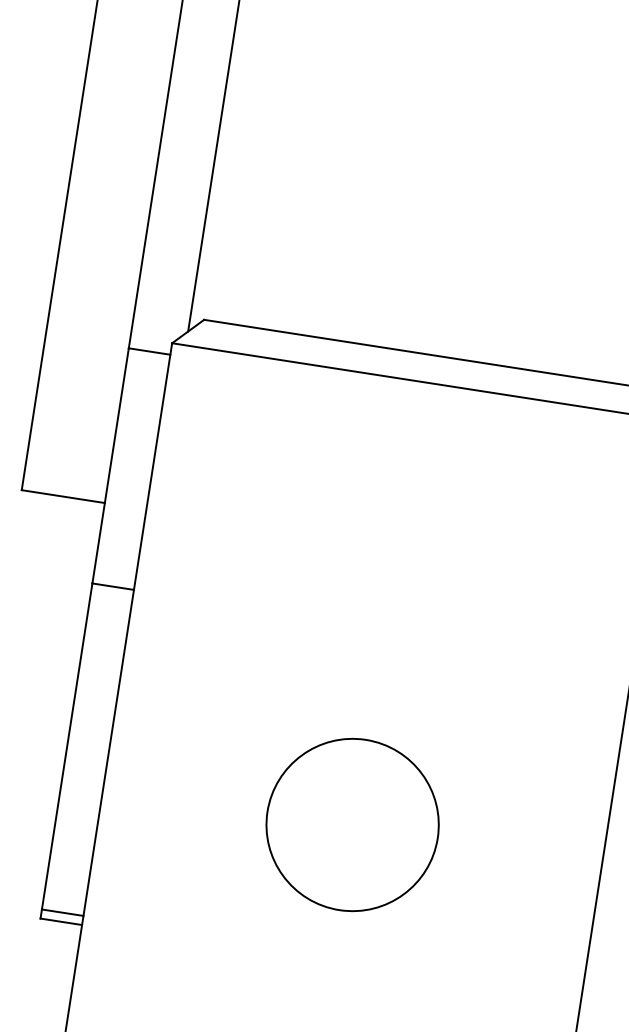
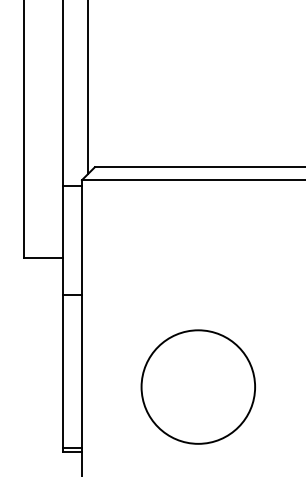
circle: (351, 823) -> (197, 386), size x1.43

